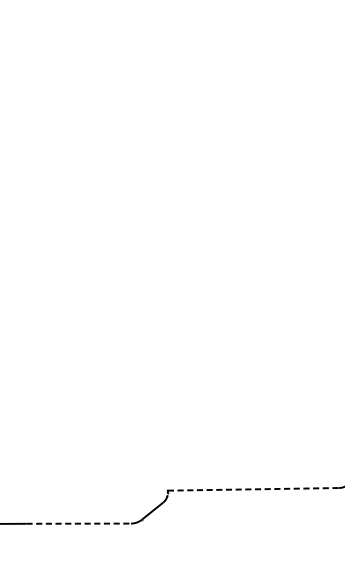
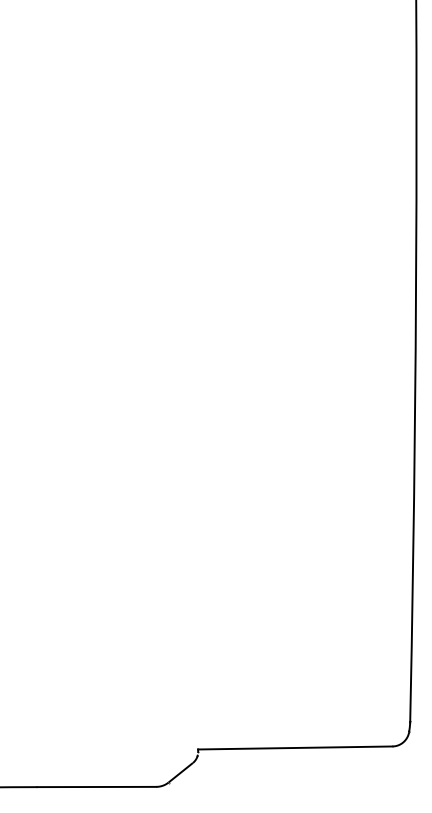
line: (253, 488) -> (295, 747), dashed -> solid
line: (79, 524) -> (97, 787), dashed -> solid

